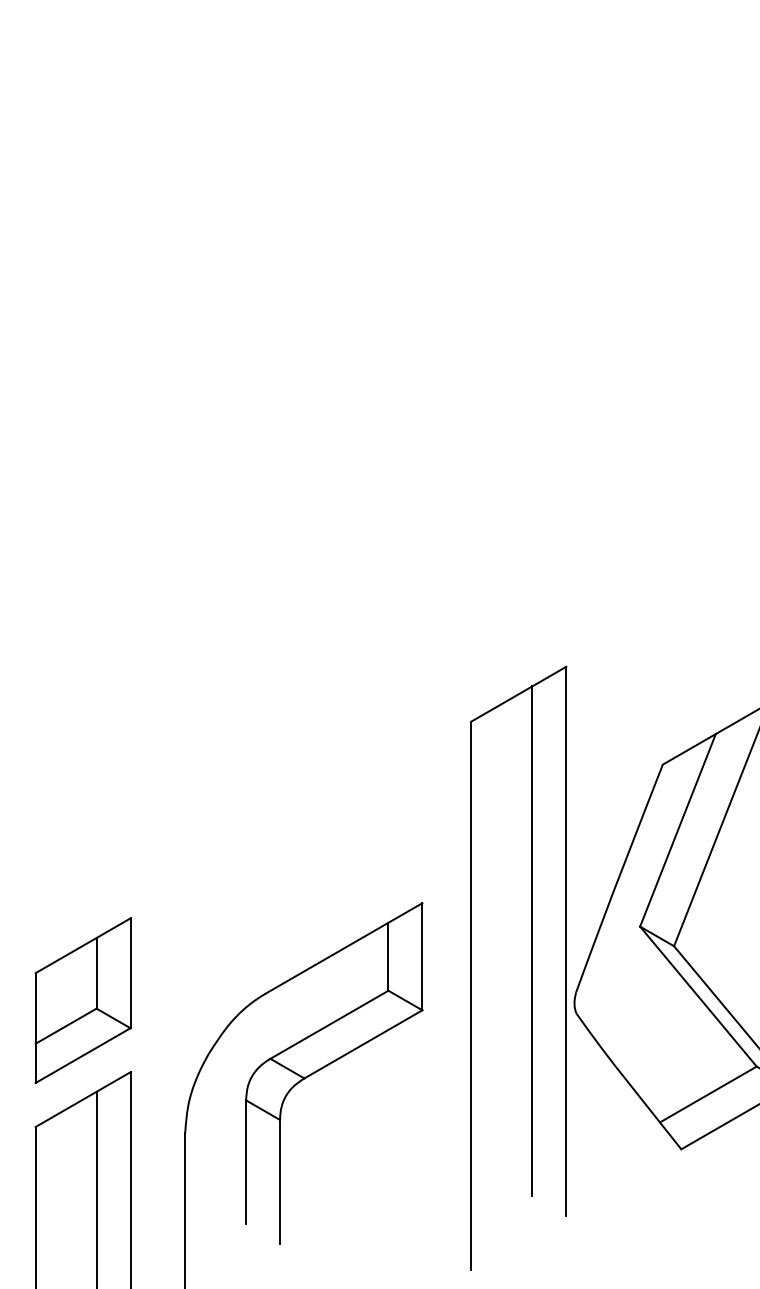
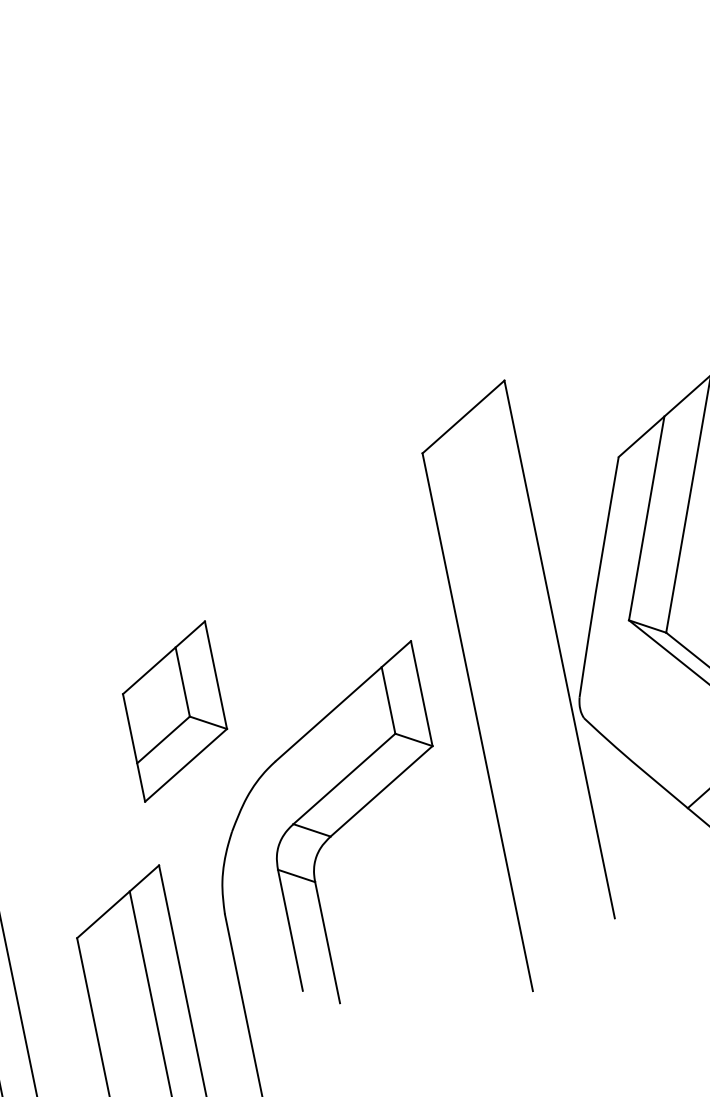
line: (532, 941) -> (526, 656), removed
part: (82, 1000) -> (174, 711), moved

